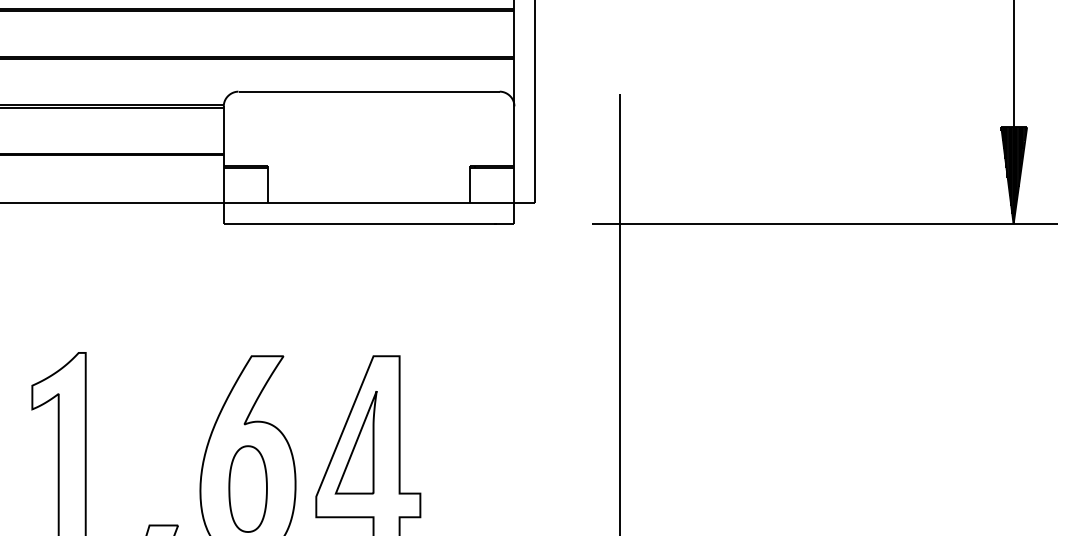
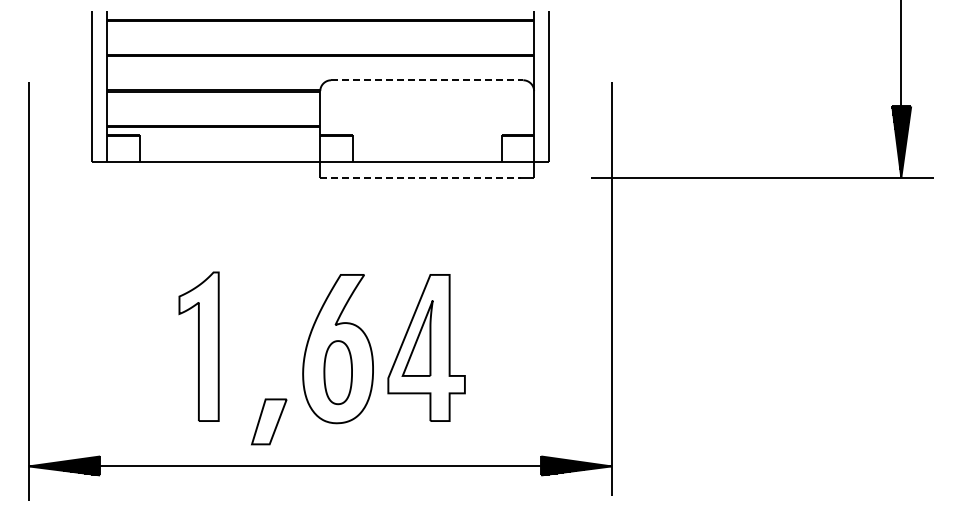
line: (369, 91) -> (427, 80), solid -> dashed
line: (358, 223) -> (419, 177), solid -> dashed

